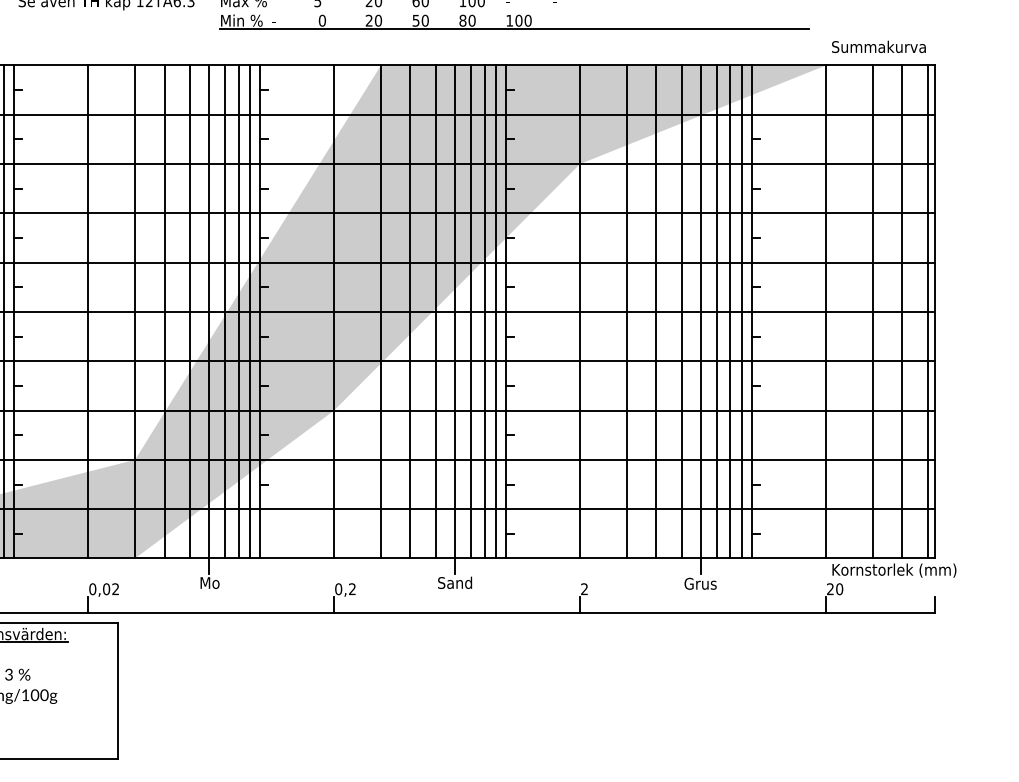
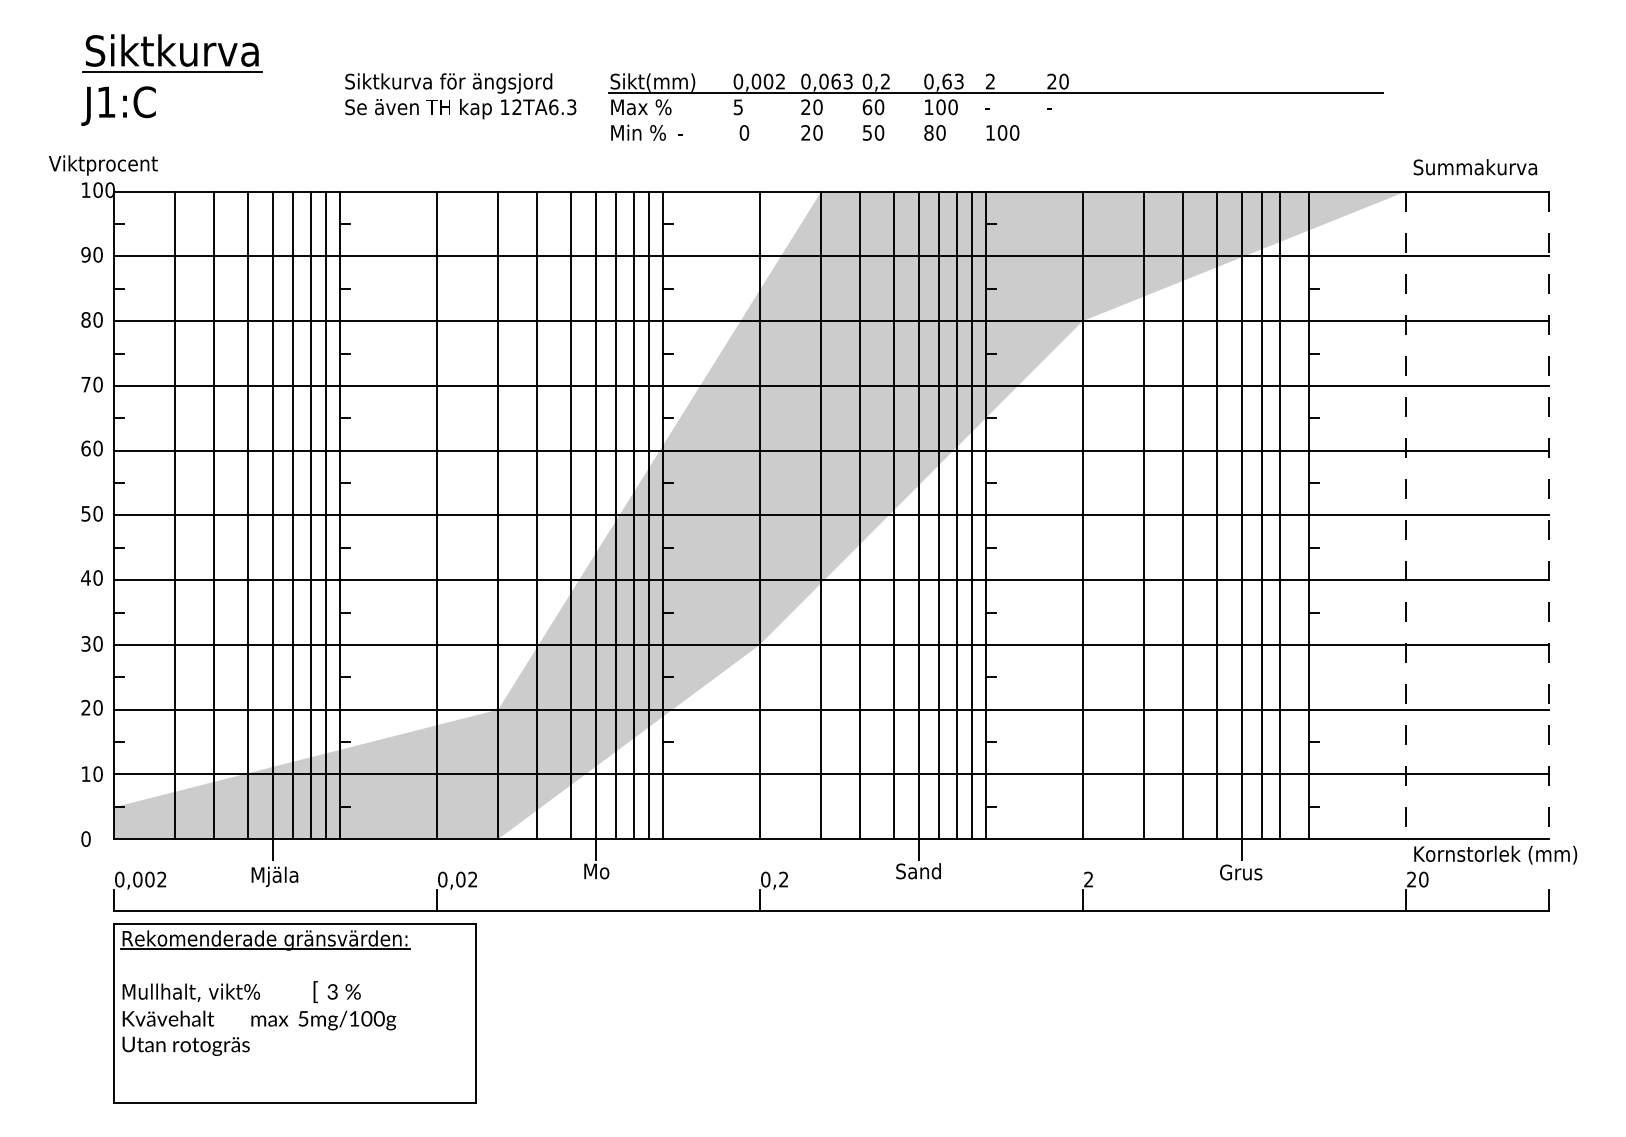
line: (513, 28) -> (995, 143), removed
line: (741, 312) -> (1295, 515), removed
line: (825, 312) -> (1405, 515), solid -> dashed
line: (872, 312) -> (1467, 515), removed
line: (901, 312) -> (1505, 515), removed
line: (928, 312) -> (1540, 515), removed
line: (935, 312) -> (1549, 515), solid -> dashed

